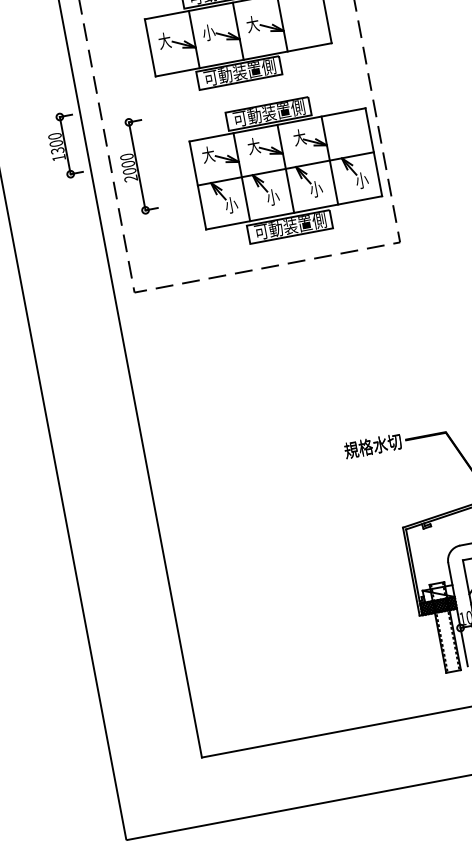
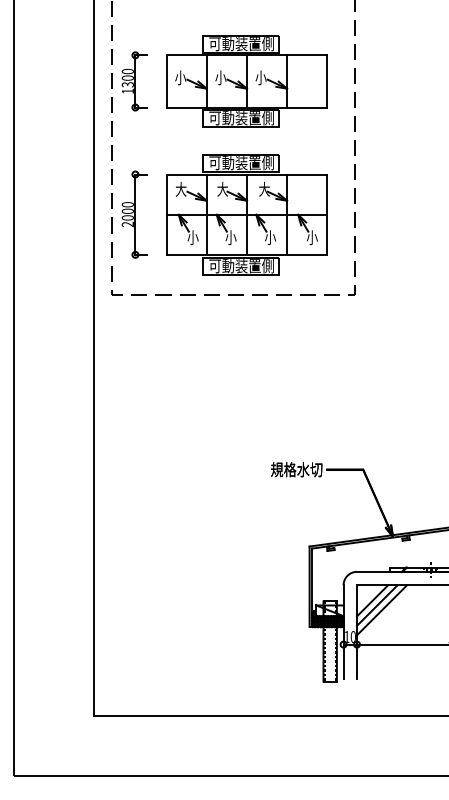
text: (252, 24) -> (260, 77), 大 -> 小
text: (164, 40) -> (180, 77), 大 -> 小
part: (64, 145) -> (134, 81), moved
part: (136, 166) -> (134, 214), moved
part: (285, 168) -> (246, 214), moved

